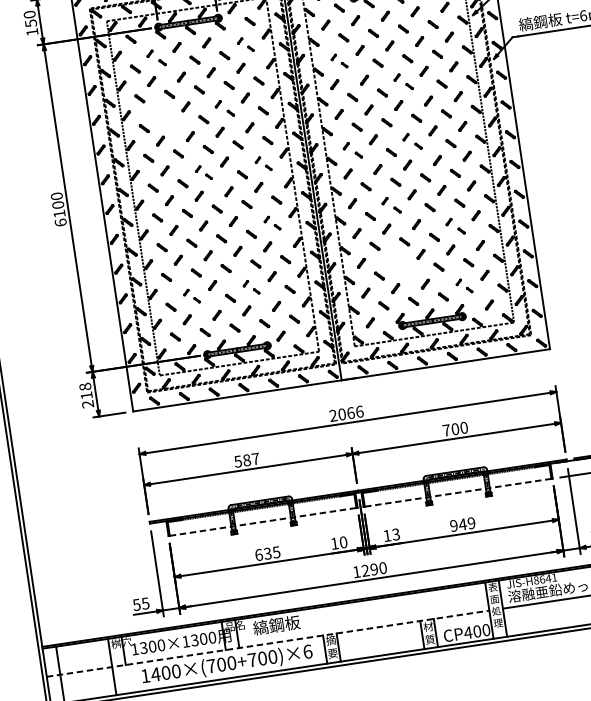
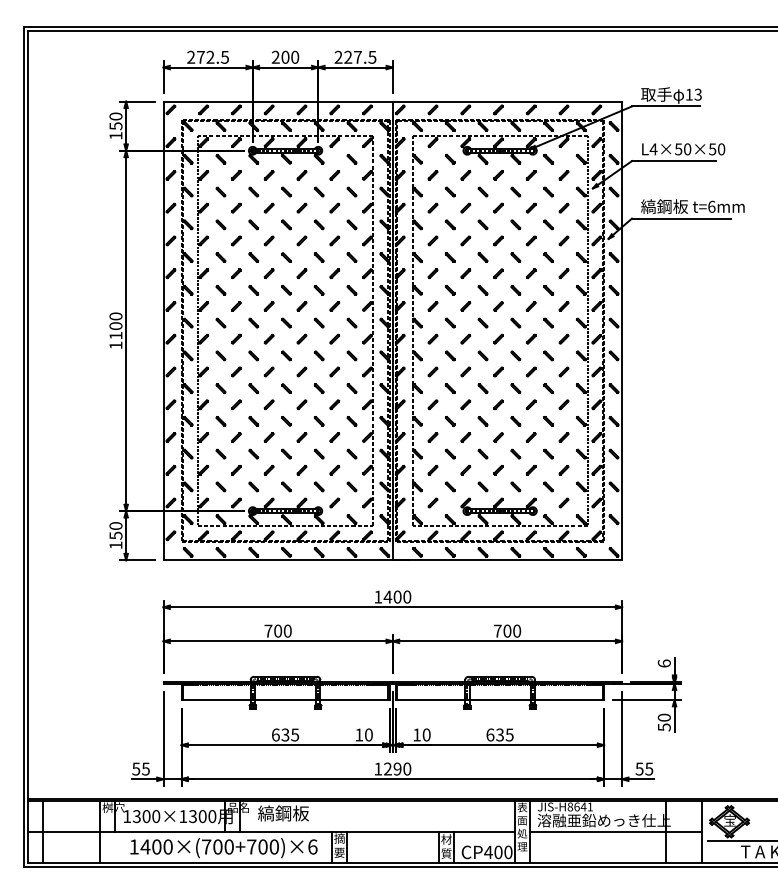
part: (245, 44) -> (343, 183), size x1.67
part: (156, 57) -> (245, 183), size x1.43
part: (339, 61) -> (441, 216), size x1.67
part: (403, 81) -> (507, 248), size x1.43
part: (224, 108) -> (310, 248), size x1.43
part: (169, 120) -> (249, 252), added
part: (412, 141) -> (507, 314), size x1.43
part: (352, 150) -> (441, 314), size x1.43
part: (263, 163) -> (343, 314), size x1.67
part: (203, 172) -> (277, 314), size x1.67
part: (391, 204) -> (474, 379), size x1.43
text: (60, 222) -> (115, 345), 6100 -> 1100
part: (272, 222) -> (343, 379), size x1.67
part: (454, 226) -> (539, 412), size x1.43
part: (400, 264) -> (474, 445), added
part: (463, 286) -> (539, 478), size x1.67
part: (251, 287) -> (310, 445), size x1.67
part: (191, 296) -> (244, 445), size x1.67
text: (86, 395) -> (115, 535), 218 -> 150
text: (346, 413) -> (392, 596), 2066 -> 1400
text: (246, 459) -> (277, 630), 587 -> 700
line: (458, 493) -> (500, 700), dashed -> solid
line: (263, 522) -> (285, 700), dashed -> solid
text: (462, 524) -> (499, 734), 949 -> 635
text: (395, 534) -> (426, 734), 13 -> 10
line: (268, 643) -> (271, 831), dashed -> solid

